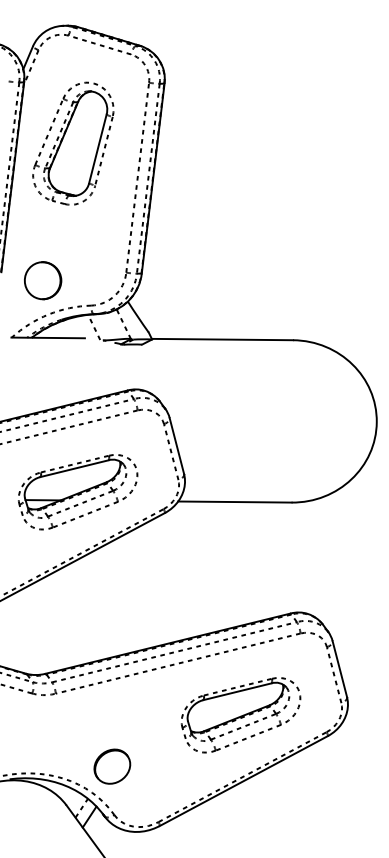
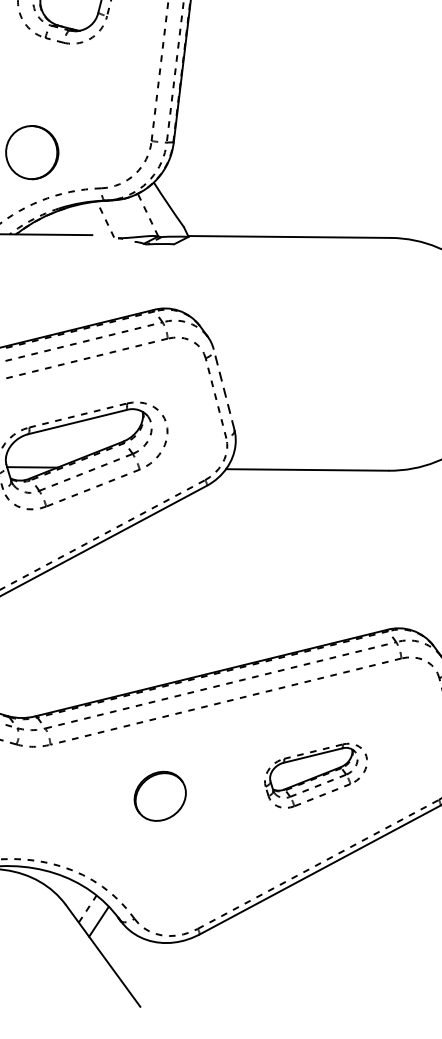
line: (176, 446) -> (223, 390), solid -> dashed
part: (240, 715) -> (315, 776), size x0.6
part: (112, 766) -> (160, 796), moved

